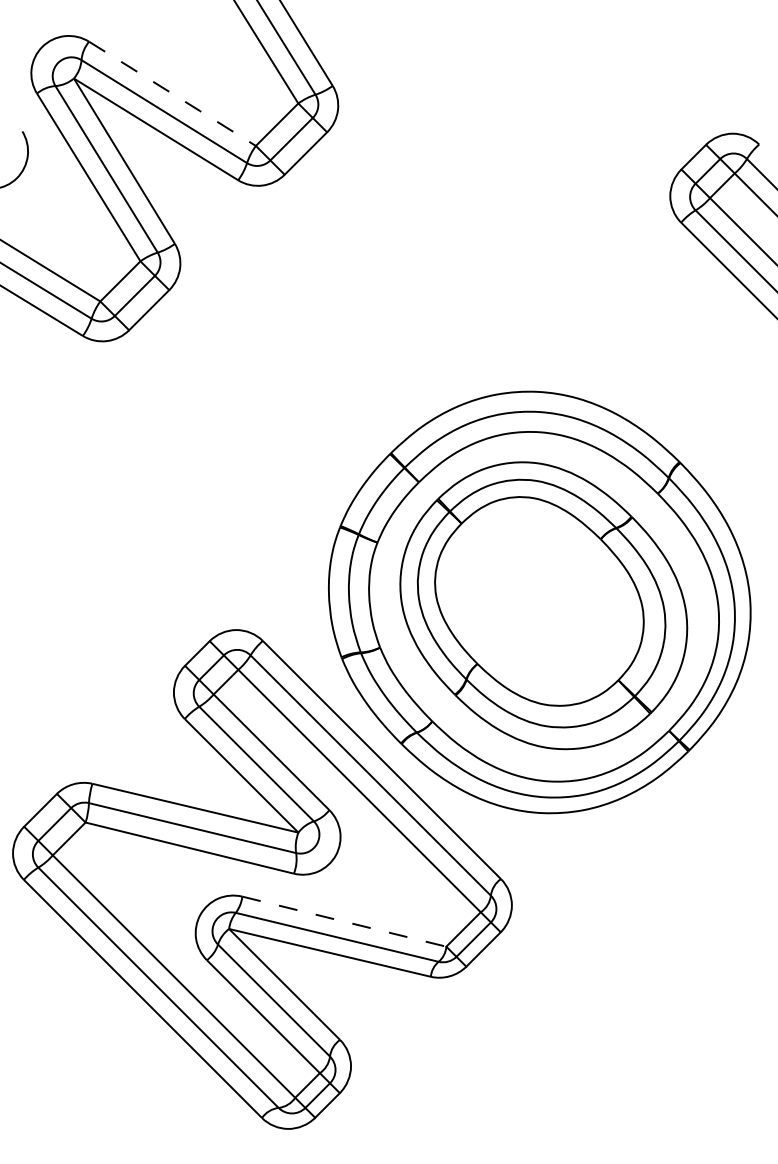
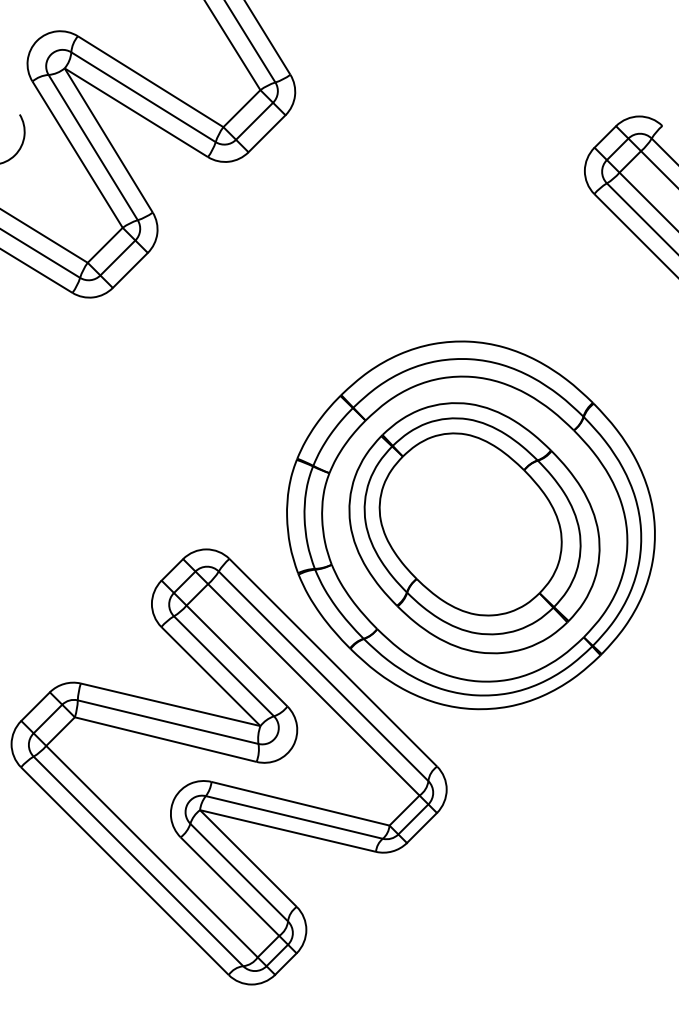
line: (173, 94) -> (151, 82), dashed -> solid
line: (344, 921) -> (300, 803), dashed -> solid

